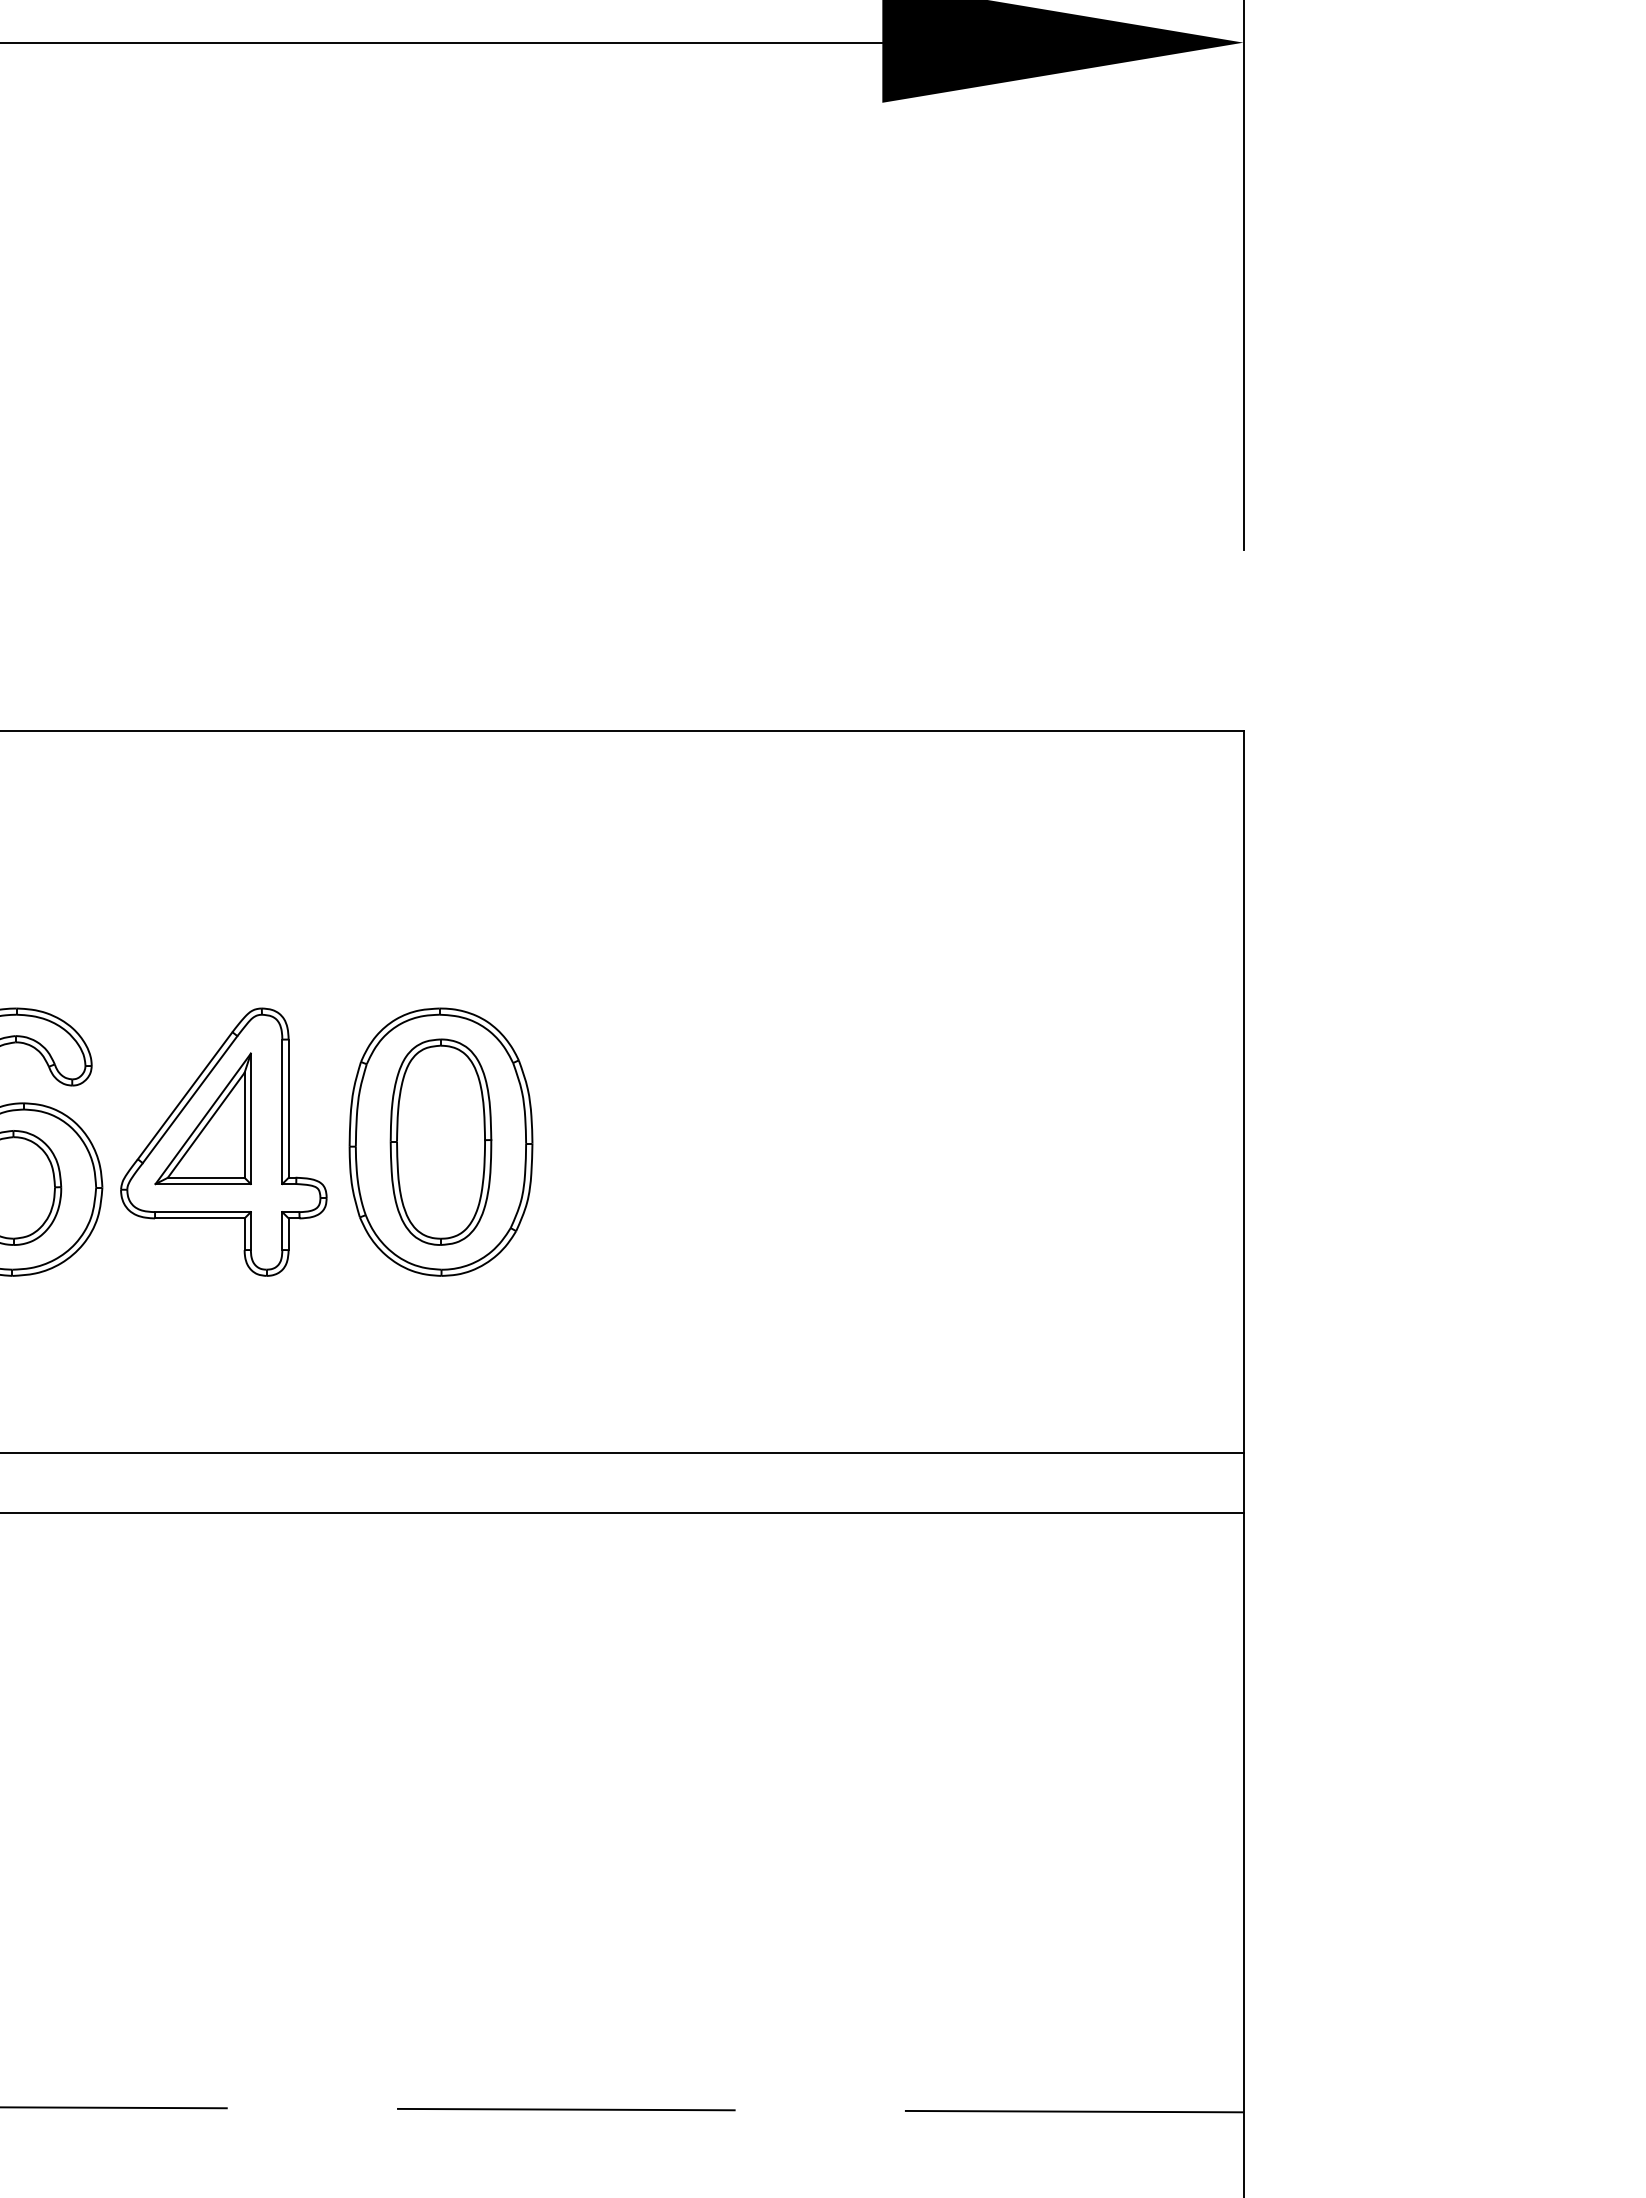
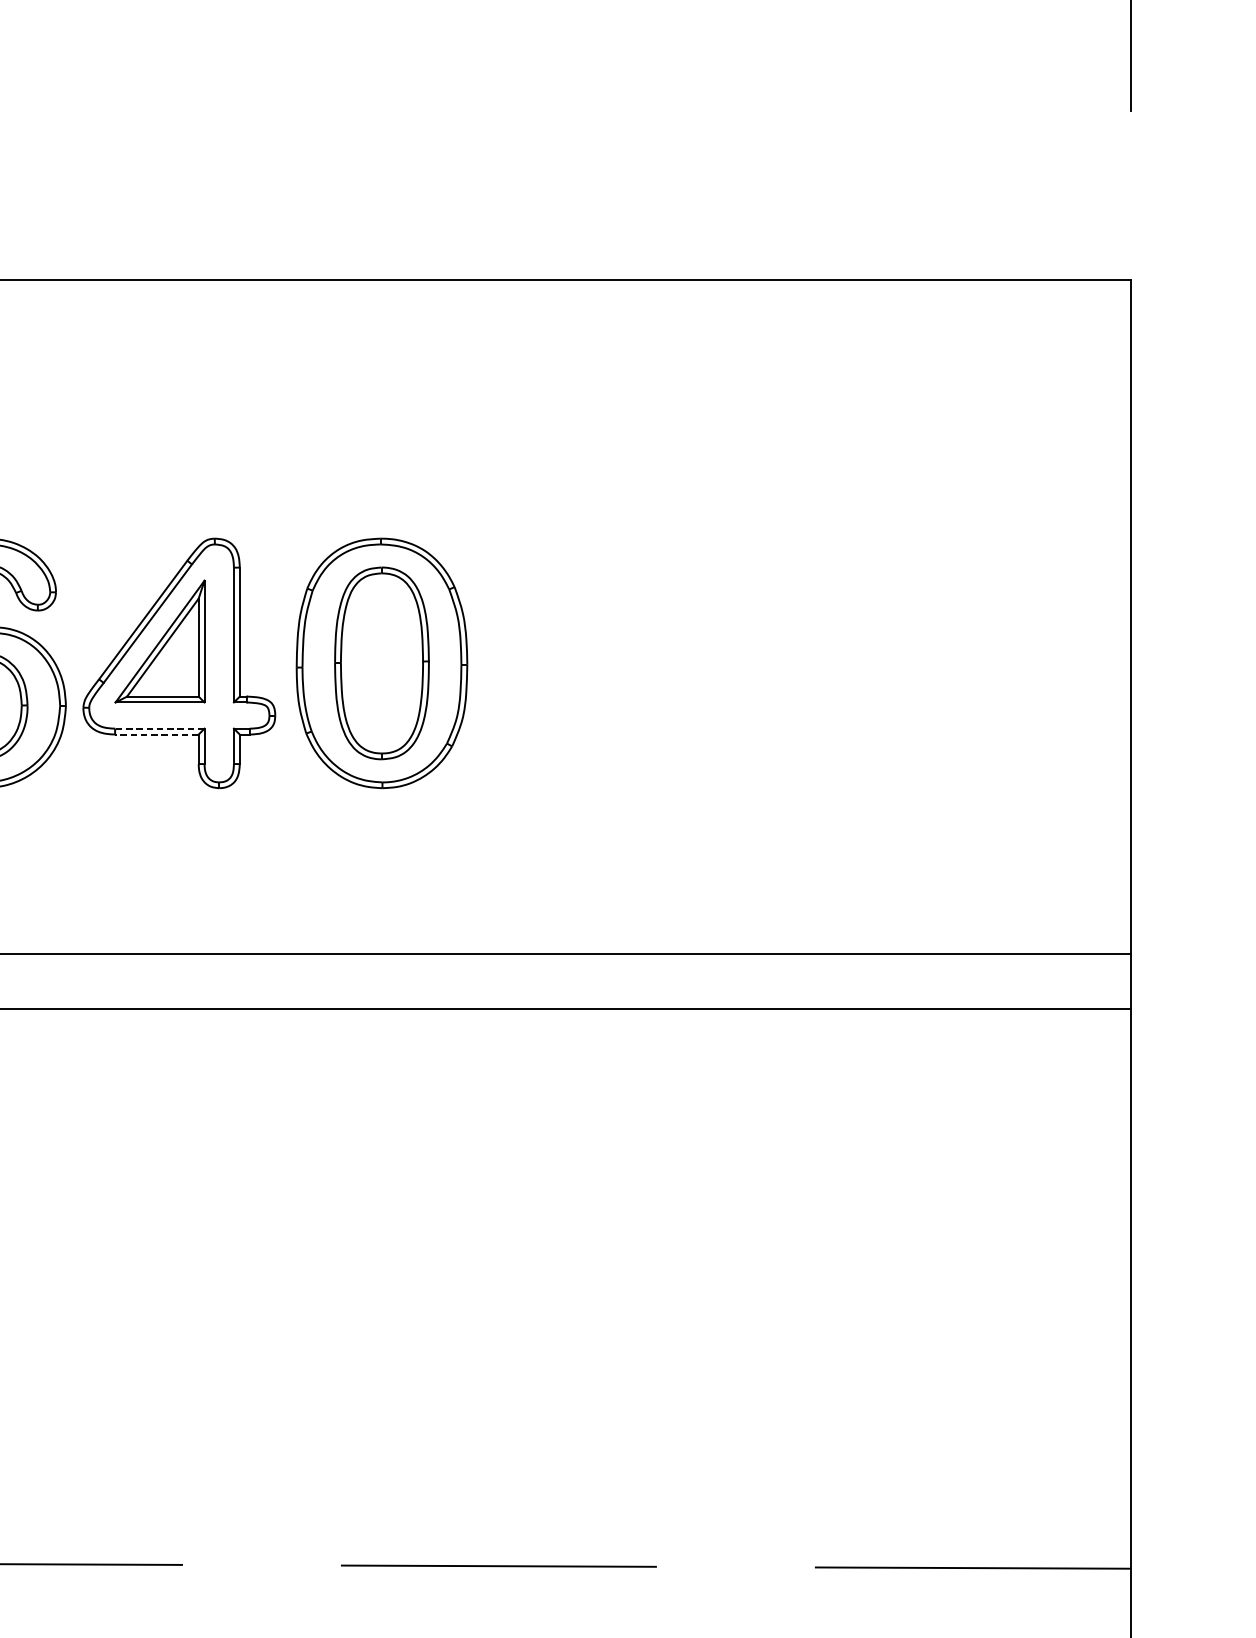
line: (202, 1212) -> (159, 729), solid -> dashed
line: (199, 1218) -> (156, 734), solid -> dashed

